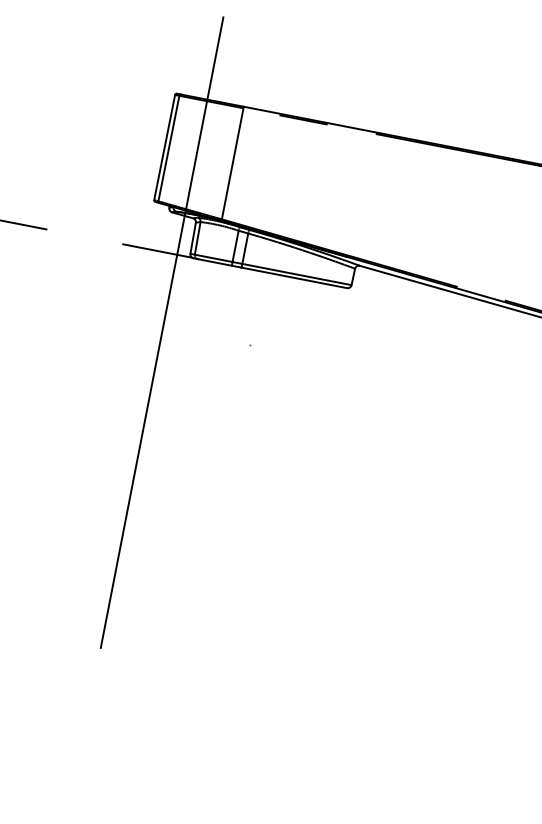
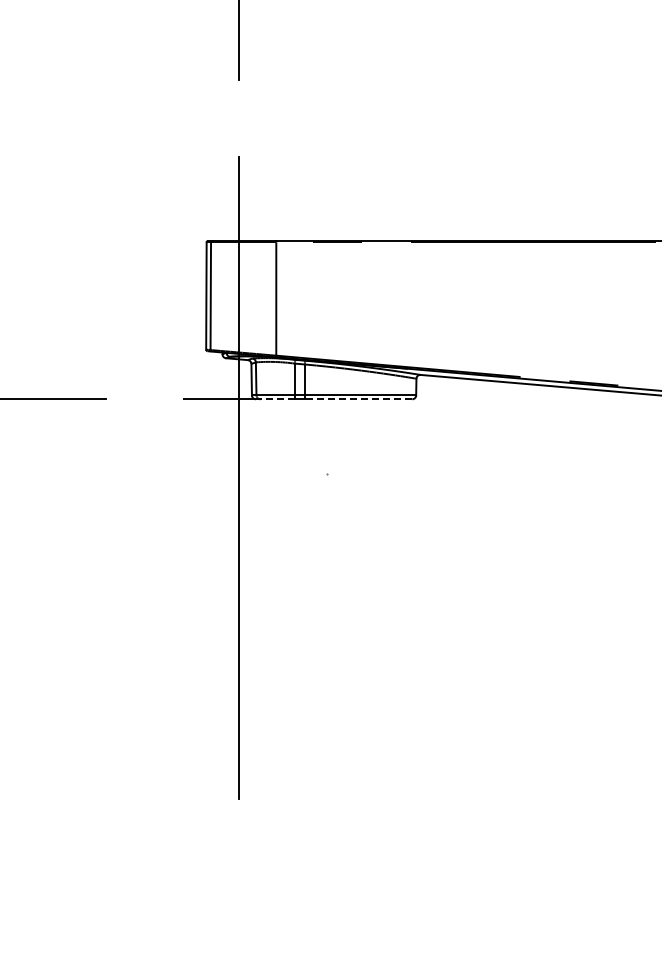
line: (214, 262) -> (277, 399), solid -> dashed
line: (294, 278) -> (358, 399), solid -> dashed

